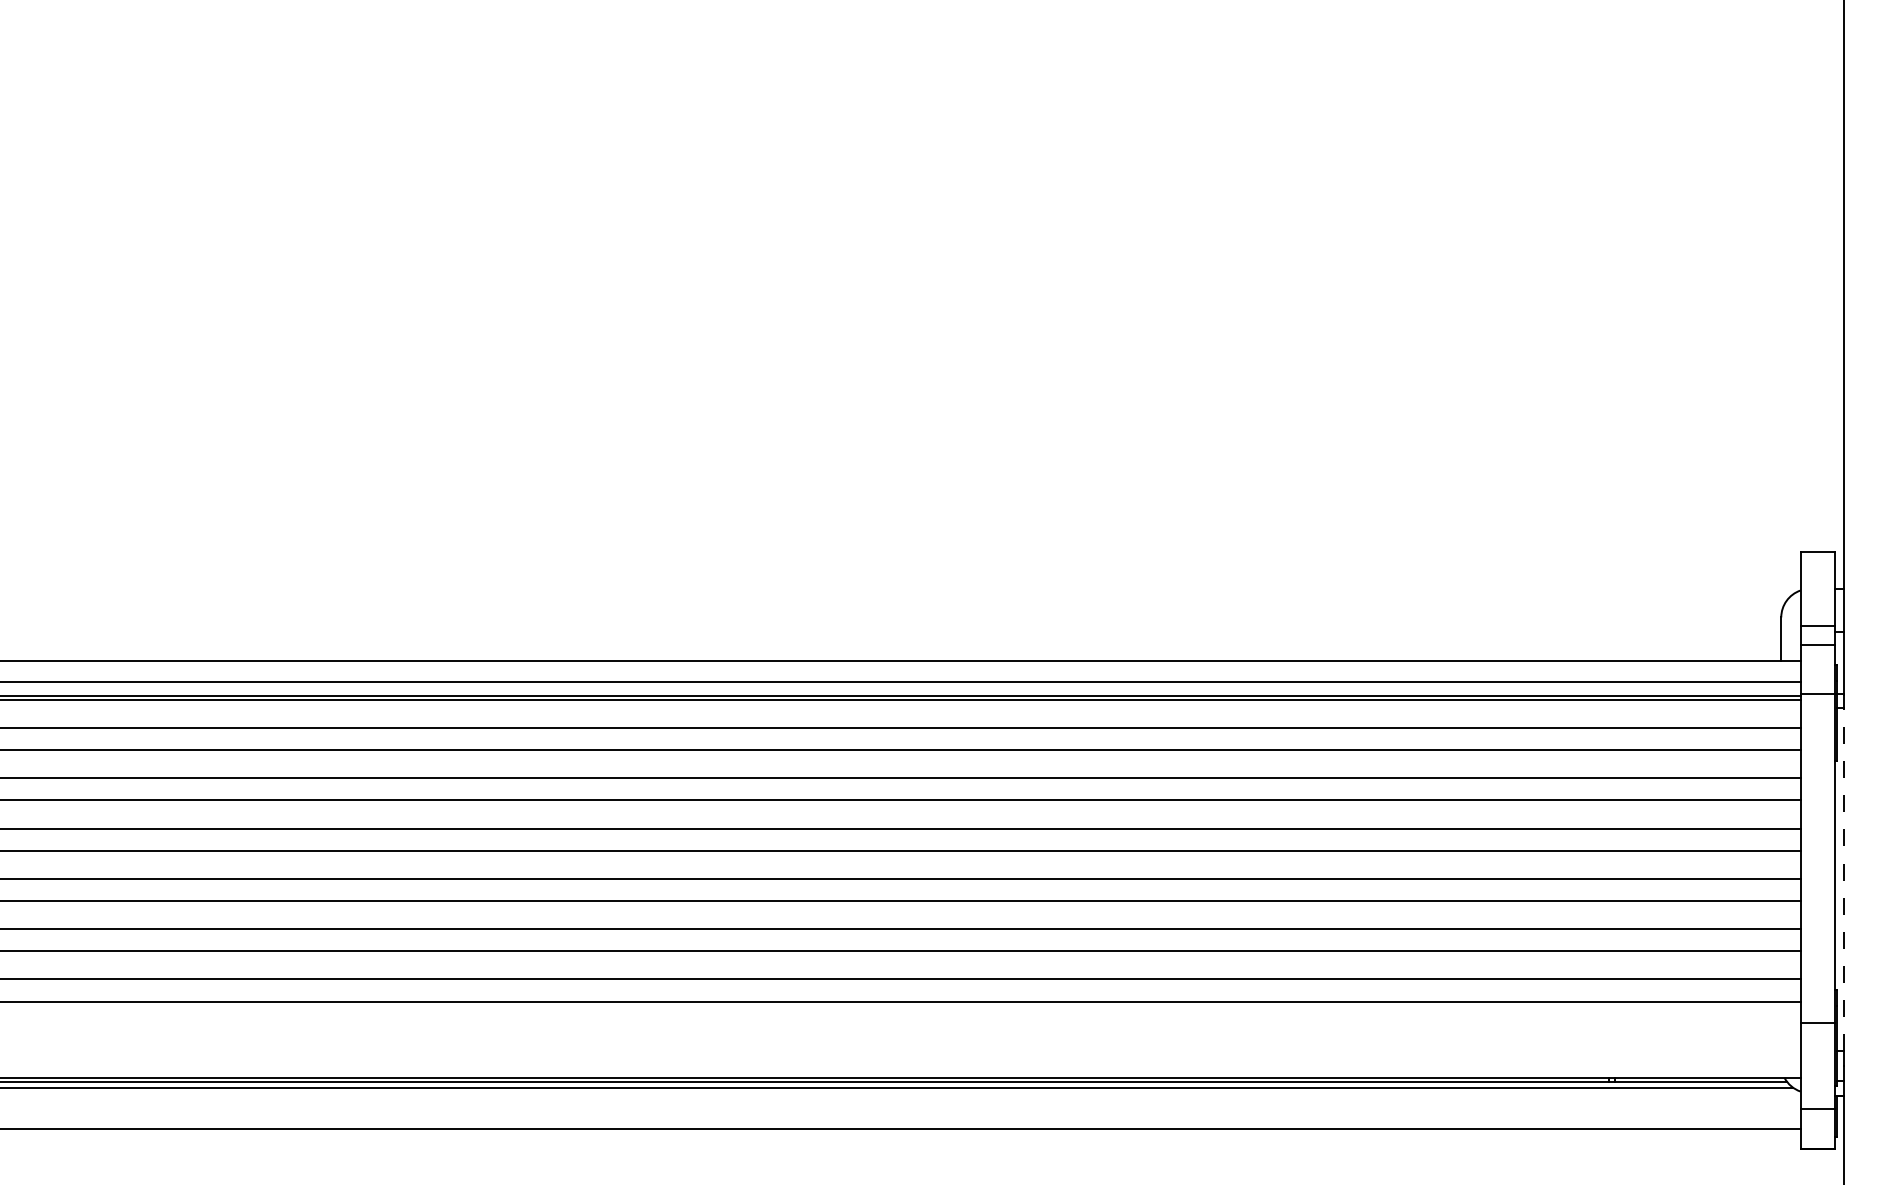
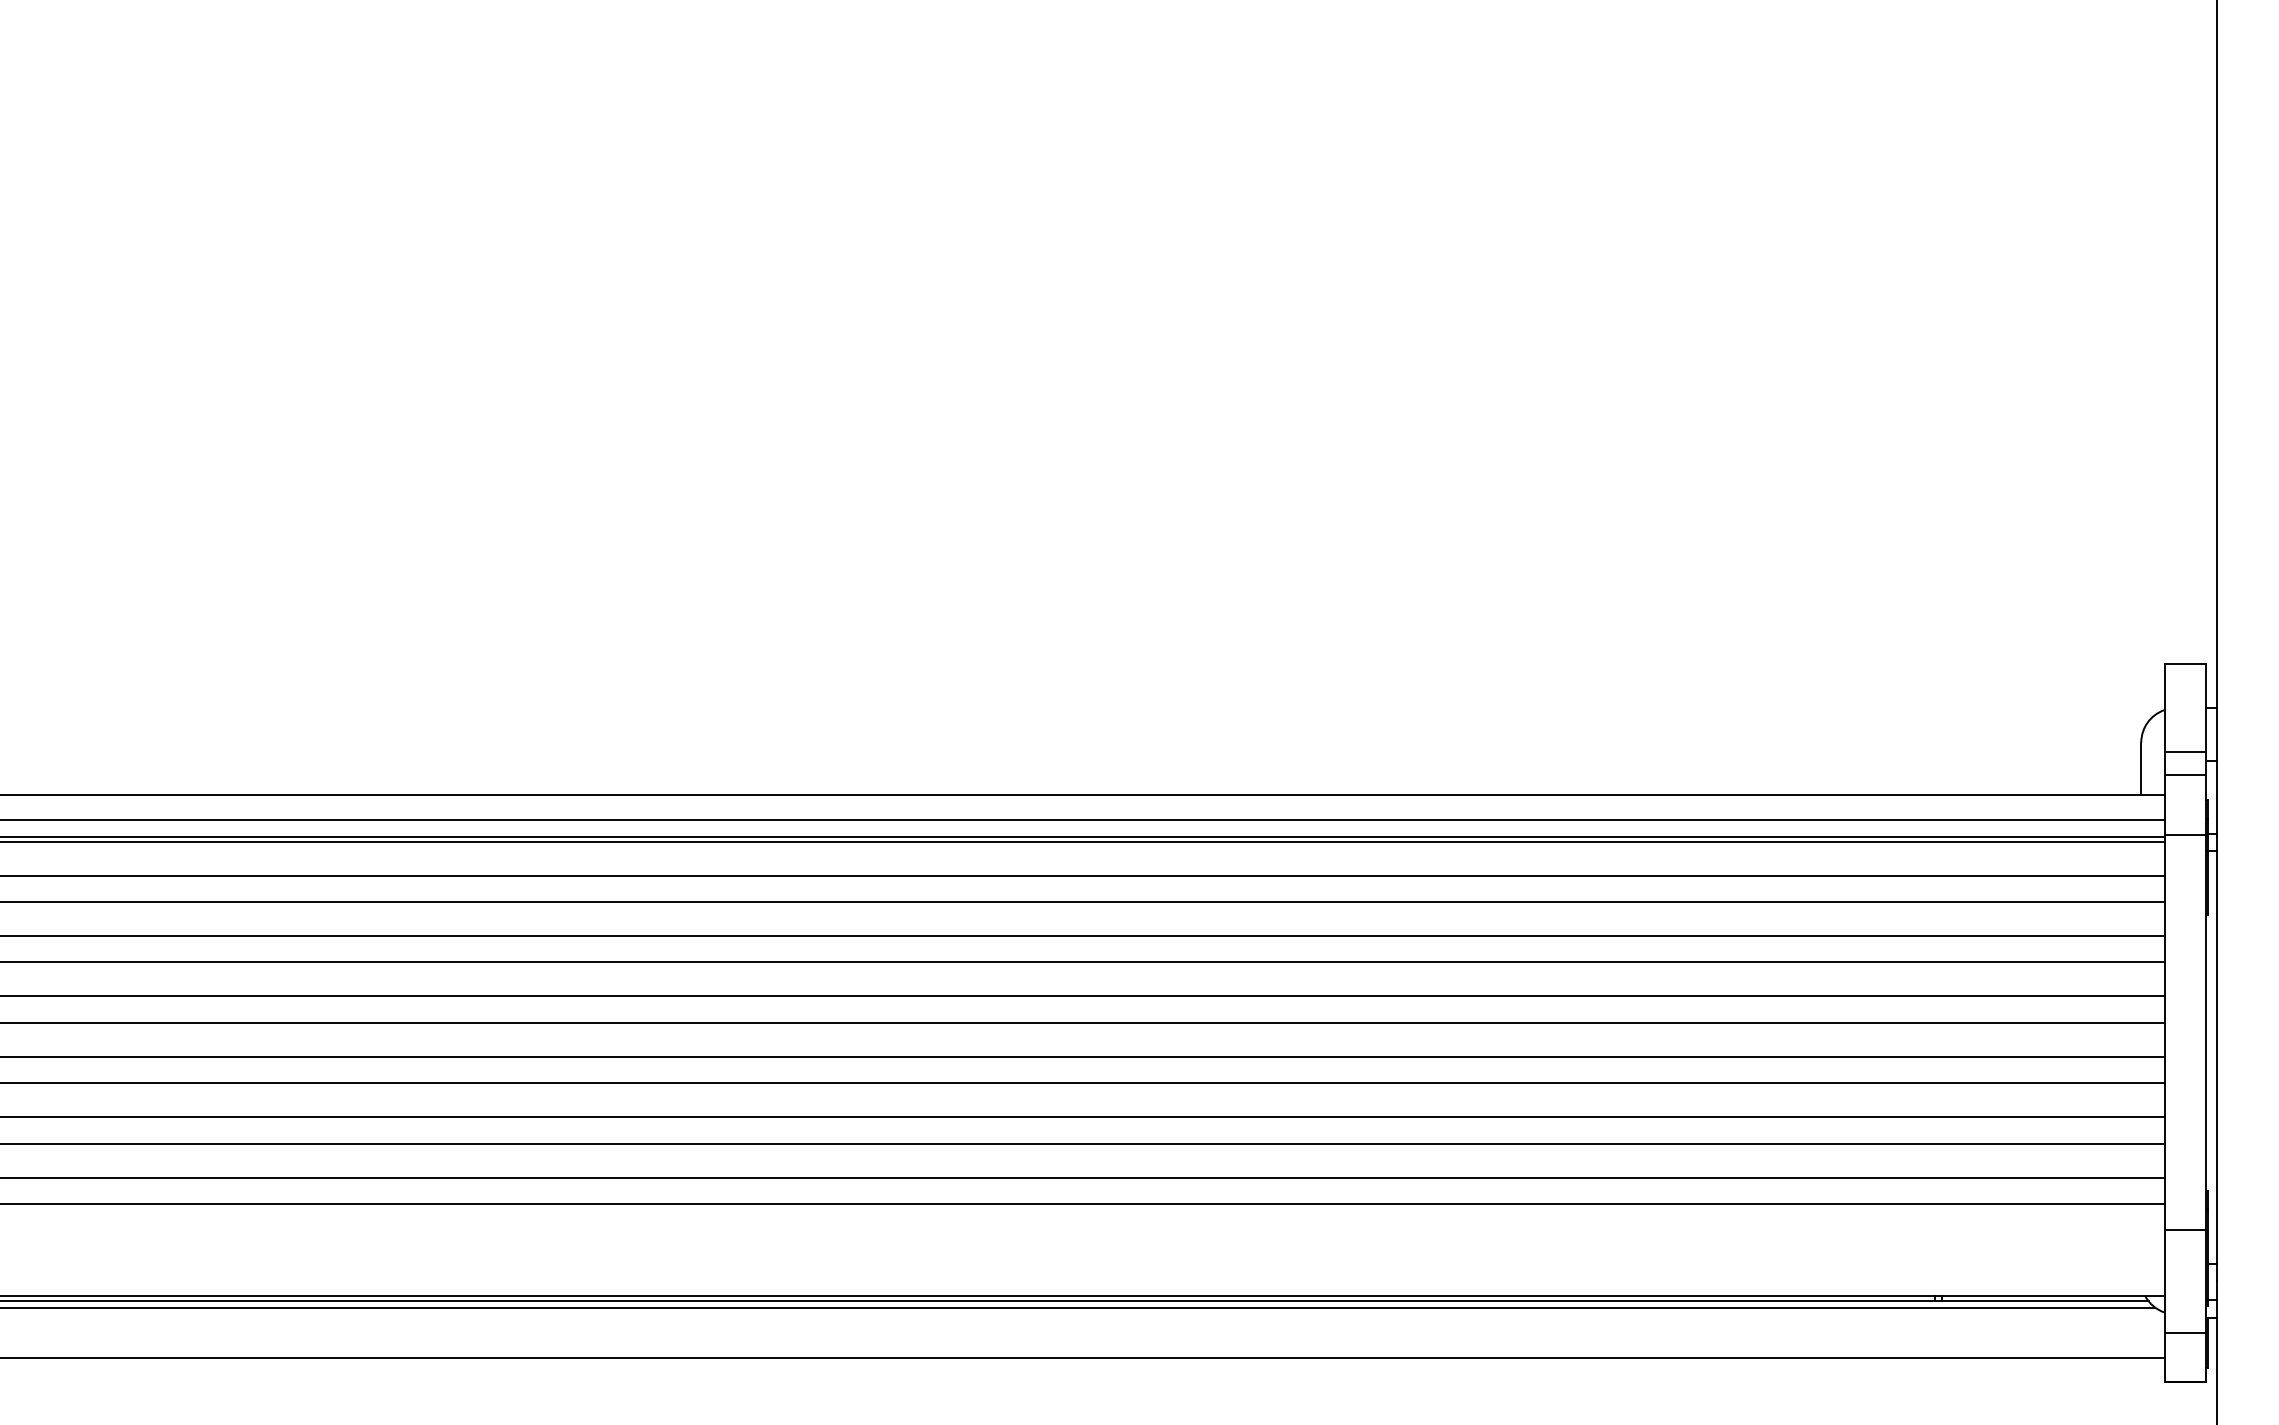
line: (1843, 879) -> (2216, 1057), dashed -> solid

